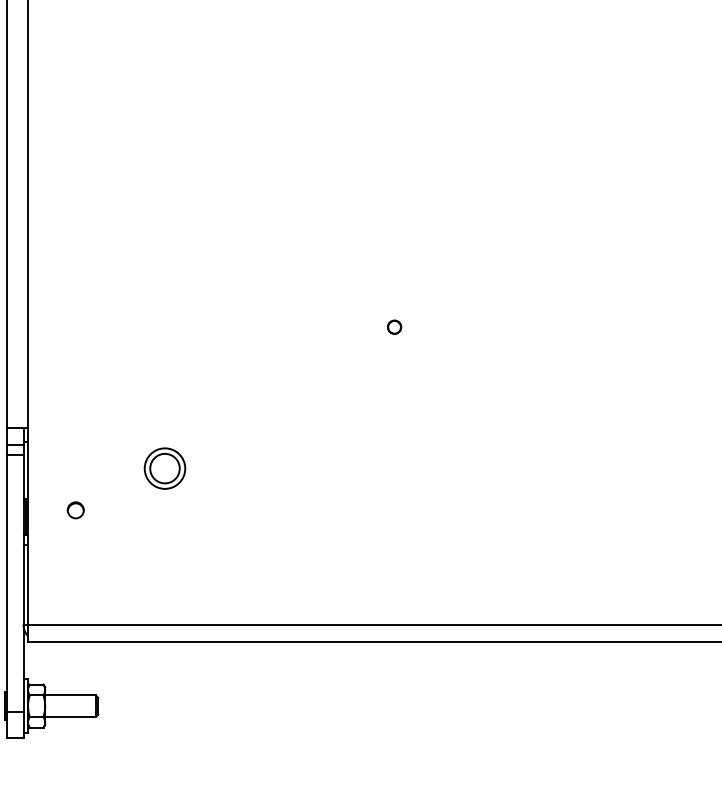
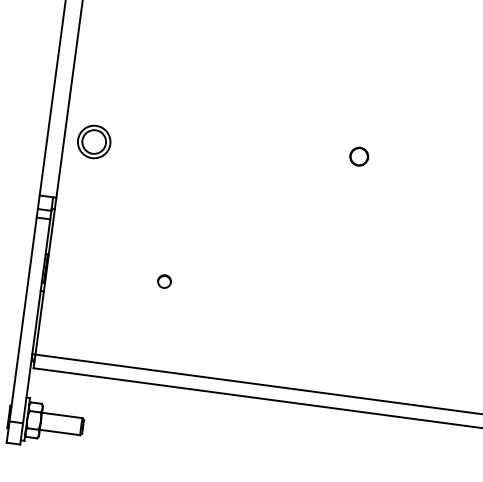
circle: (394, 327) -> (359, 157), size x1.67
part: (164, 468) -> (93, 141), moved
circle: (75, 510) -> (164, 281), moved

